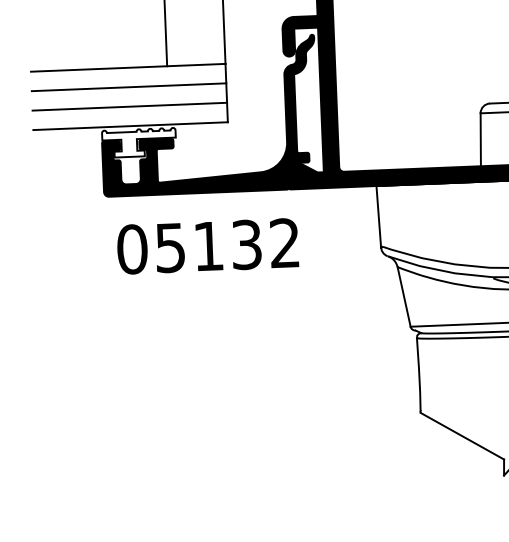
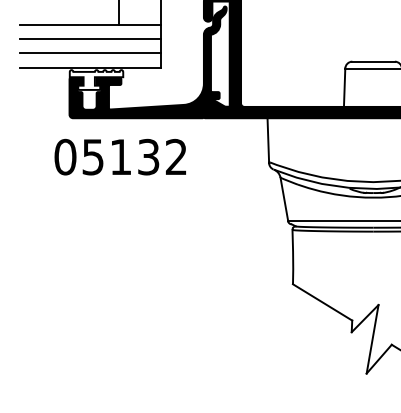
text: (206, 245) -> (119, 156), moved

